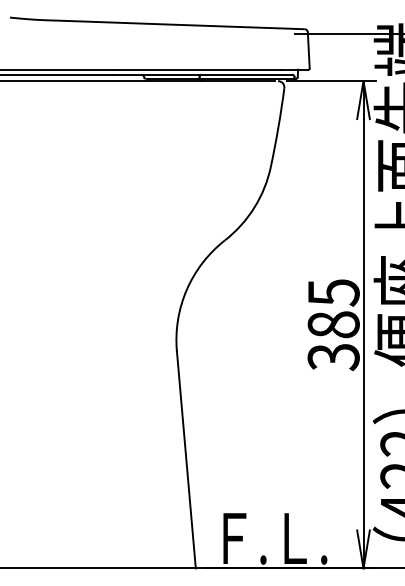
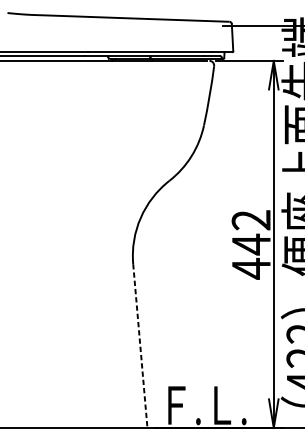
text: (333, 325) -> (251, 244), 385 -> 442
line: (186, 460) -> (140, 346), solid -> dashed

